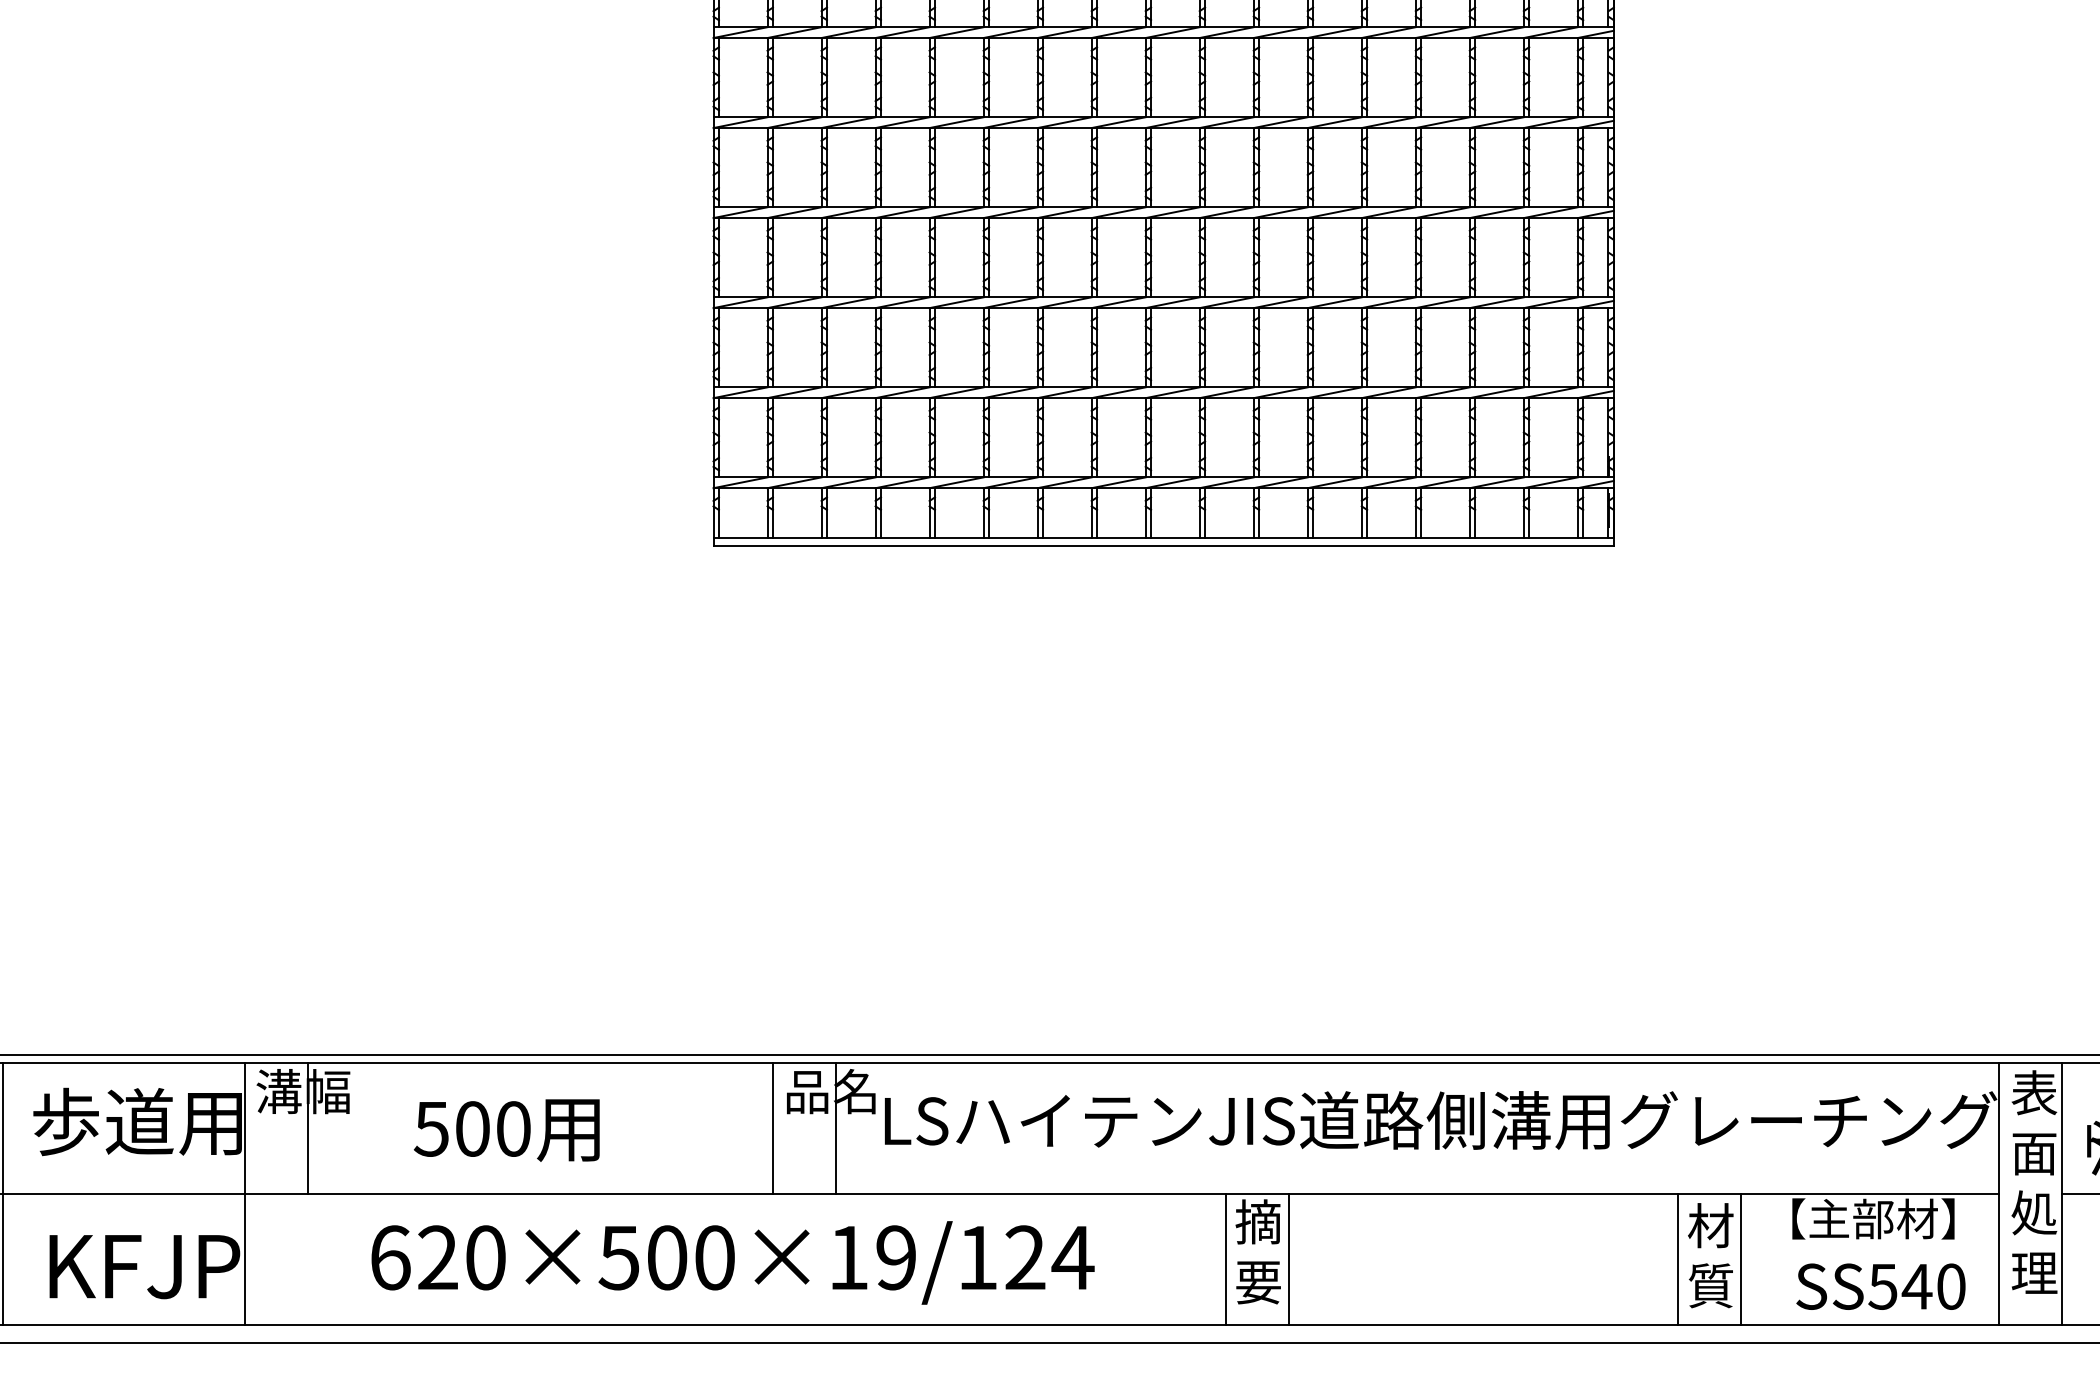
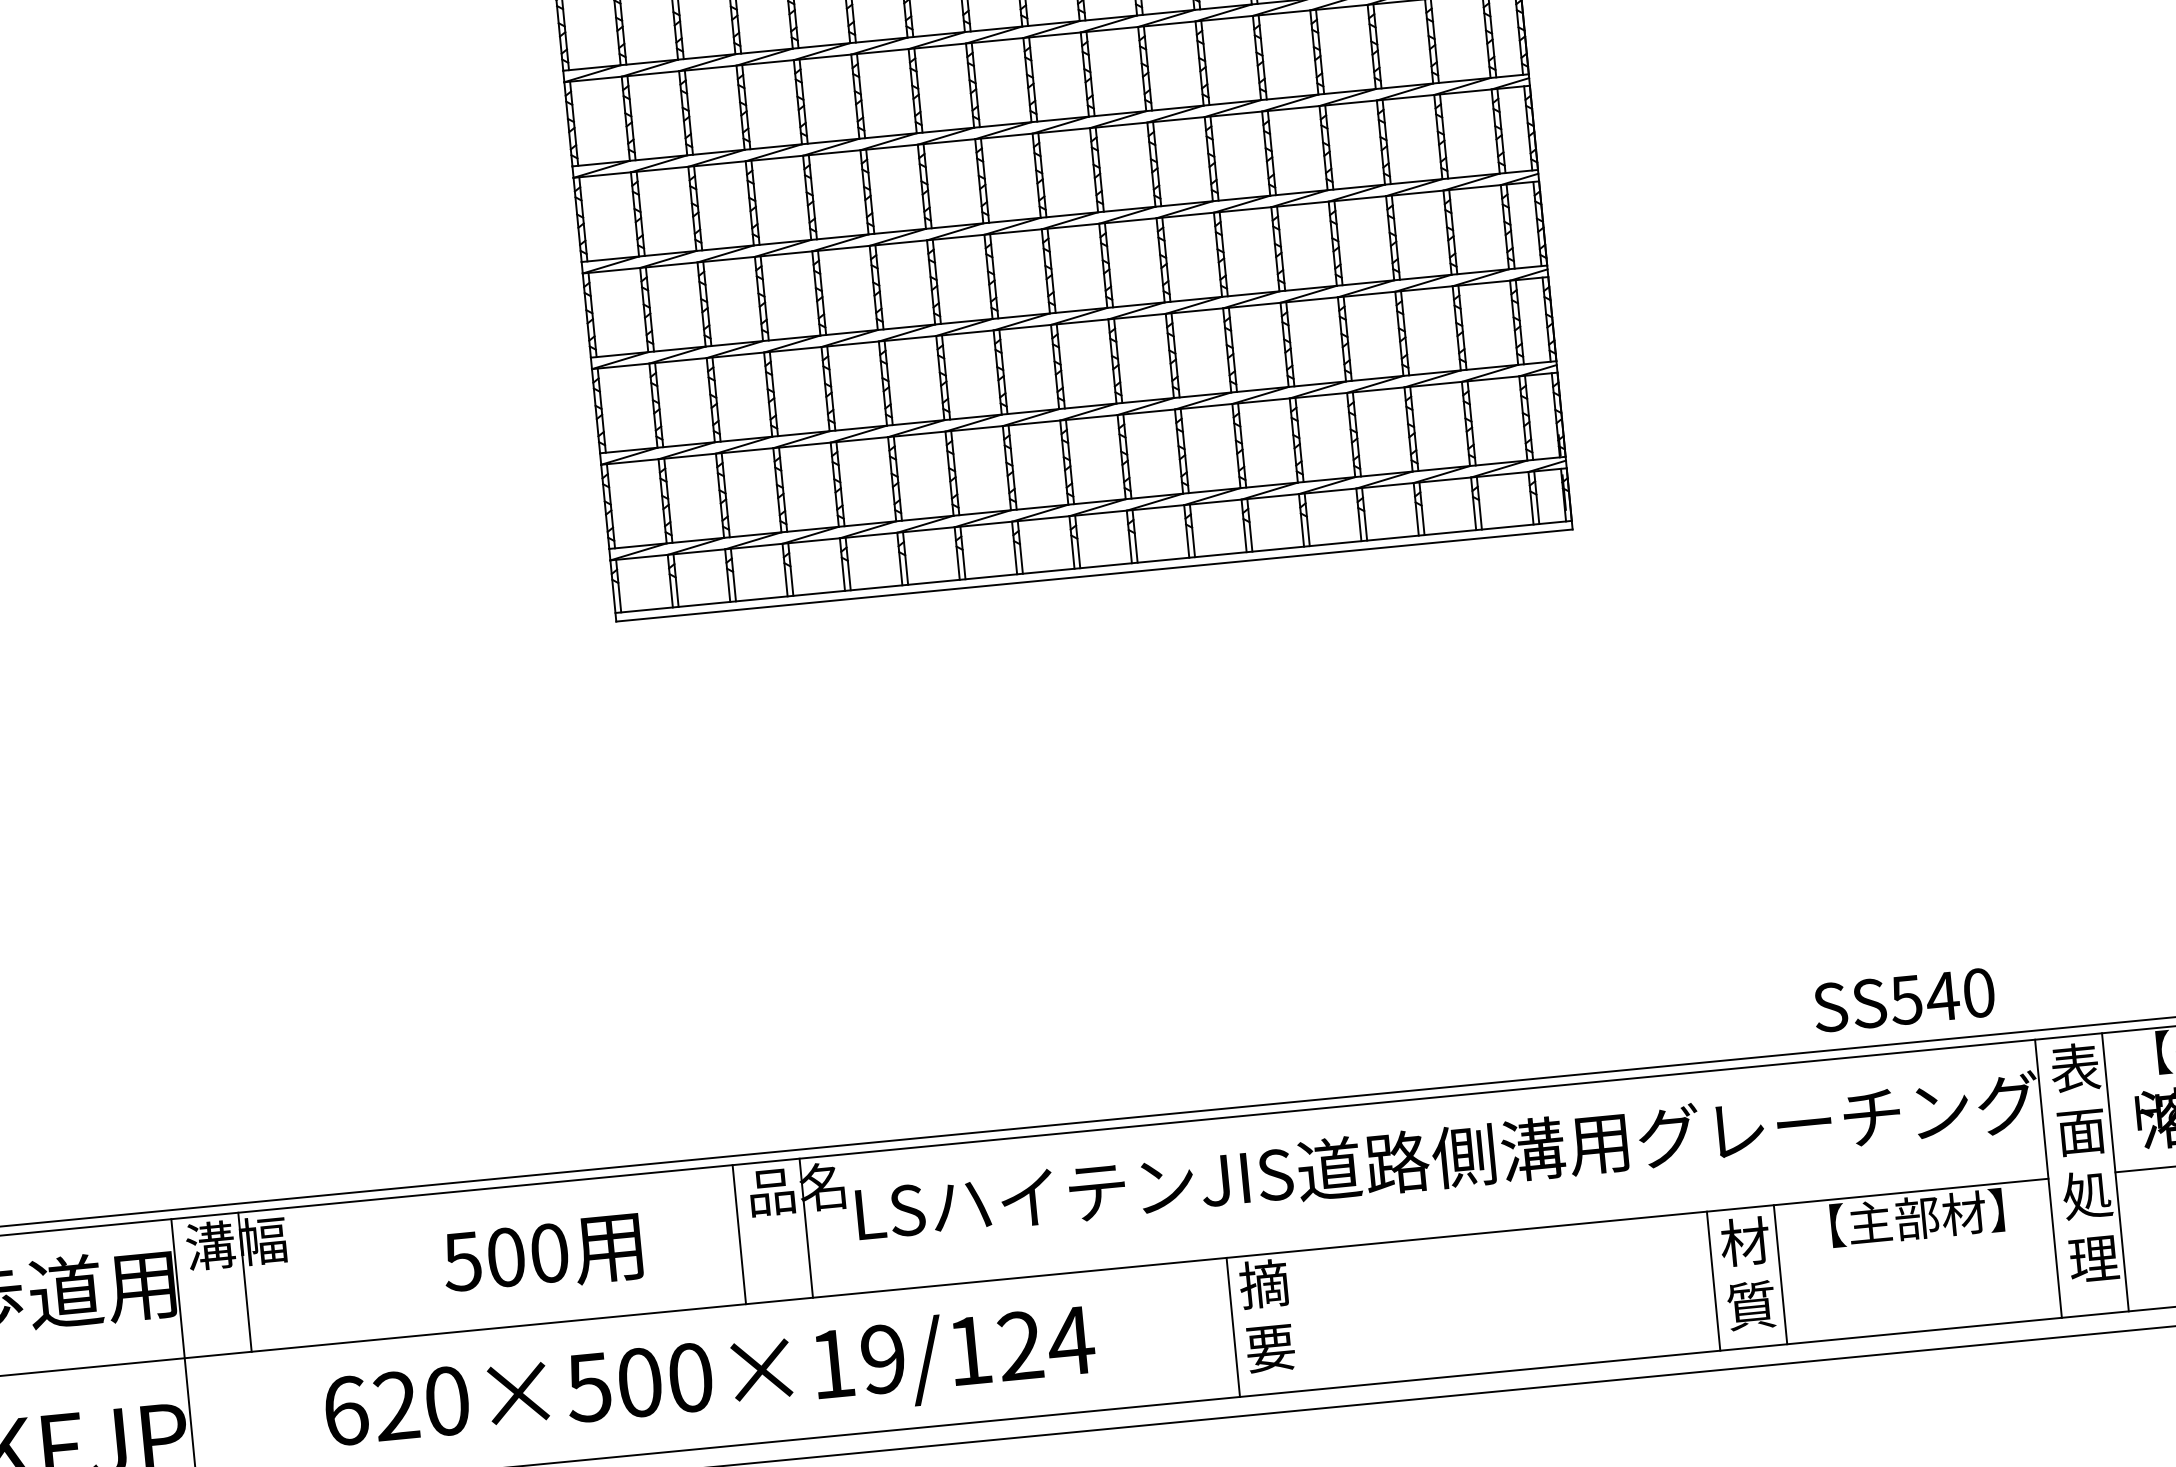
text: (506, 1130) -> (542, 1255), moved
line: (1288, 1259) -> (1300, 1320), removed
text: (1880, 1286) -> (1903, 1000), moved

